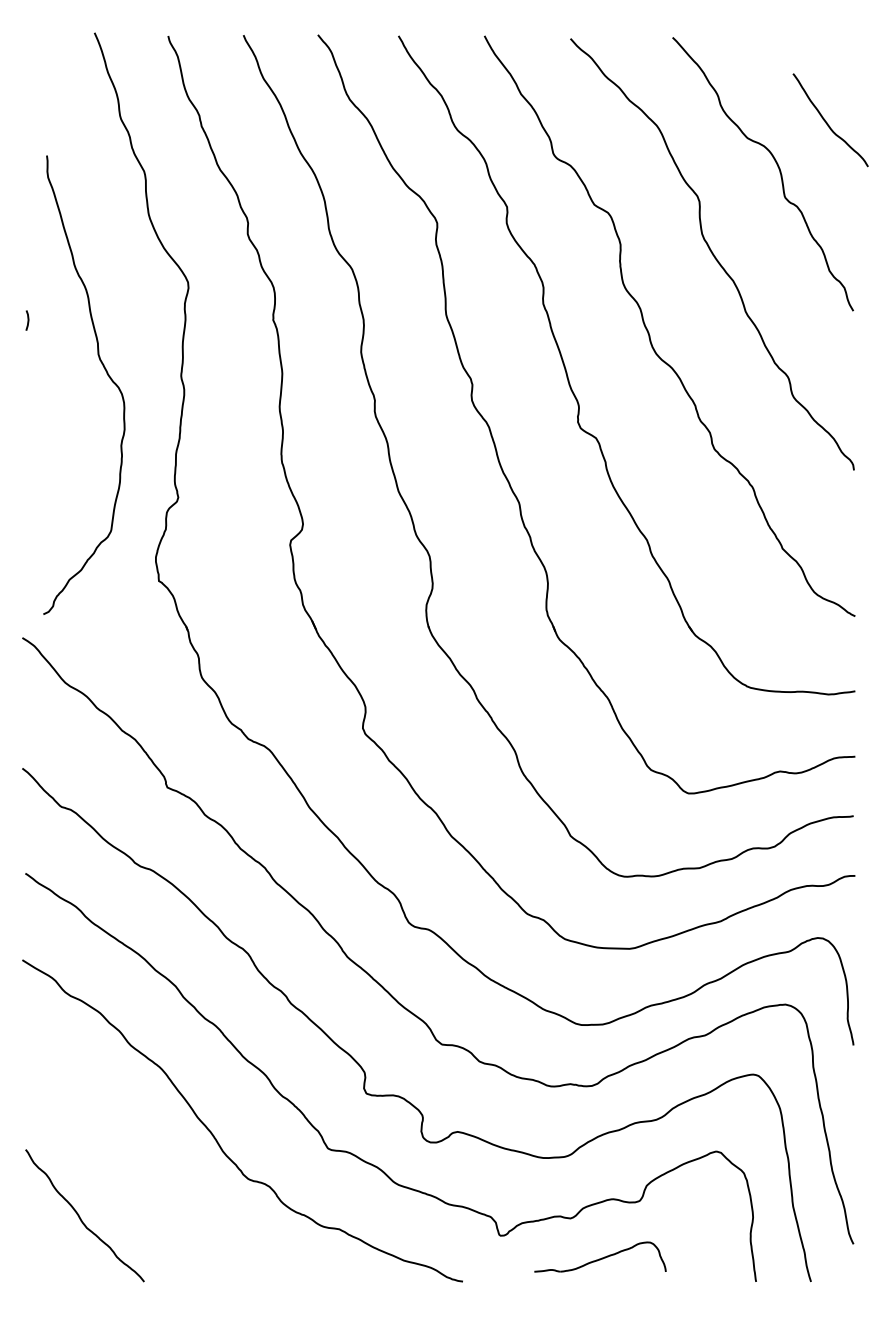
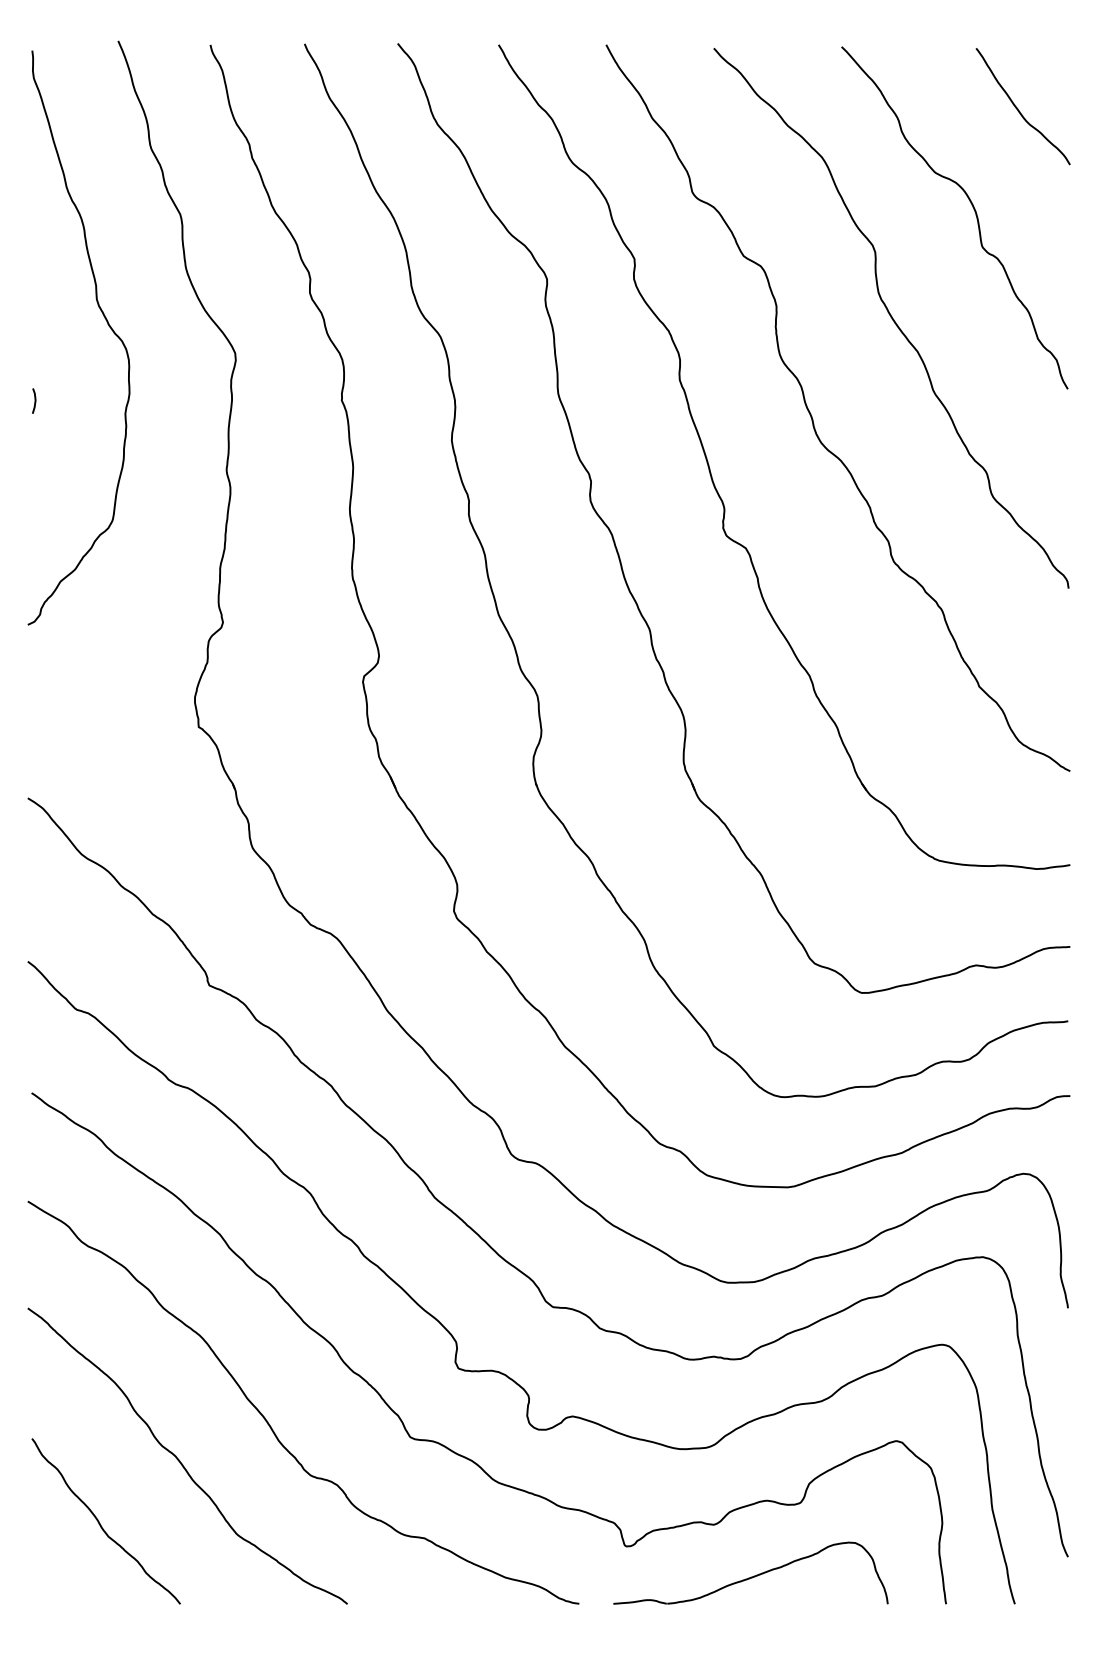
curve: (827, 122) -> (1019, 109), moved
curve: (106, 373) -> (106, 323), moved
curve: (145, 1168) -> (181, 1462), added
part: (600, 1256) -> (751, 1572), size x1.67

